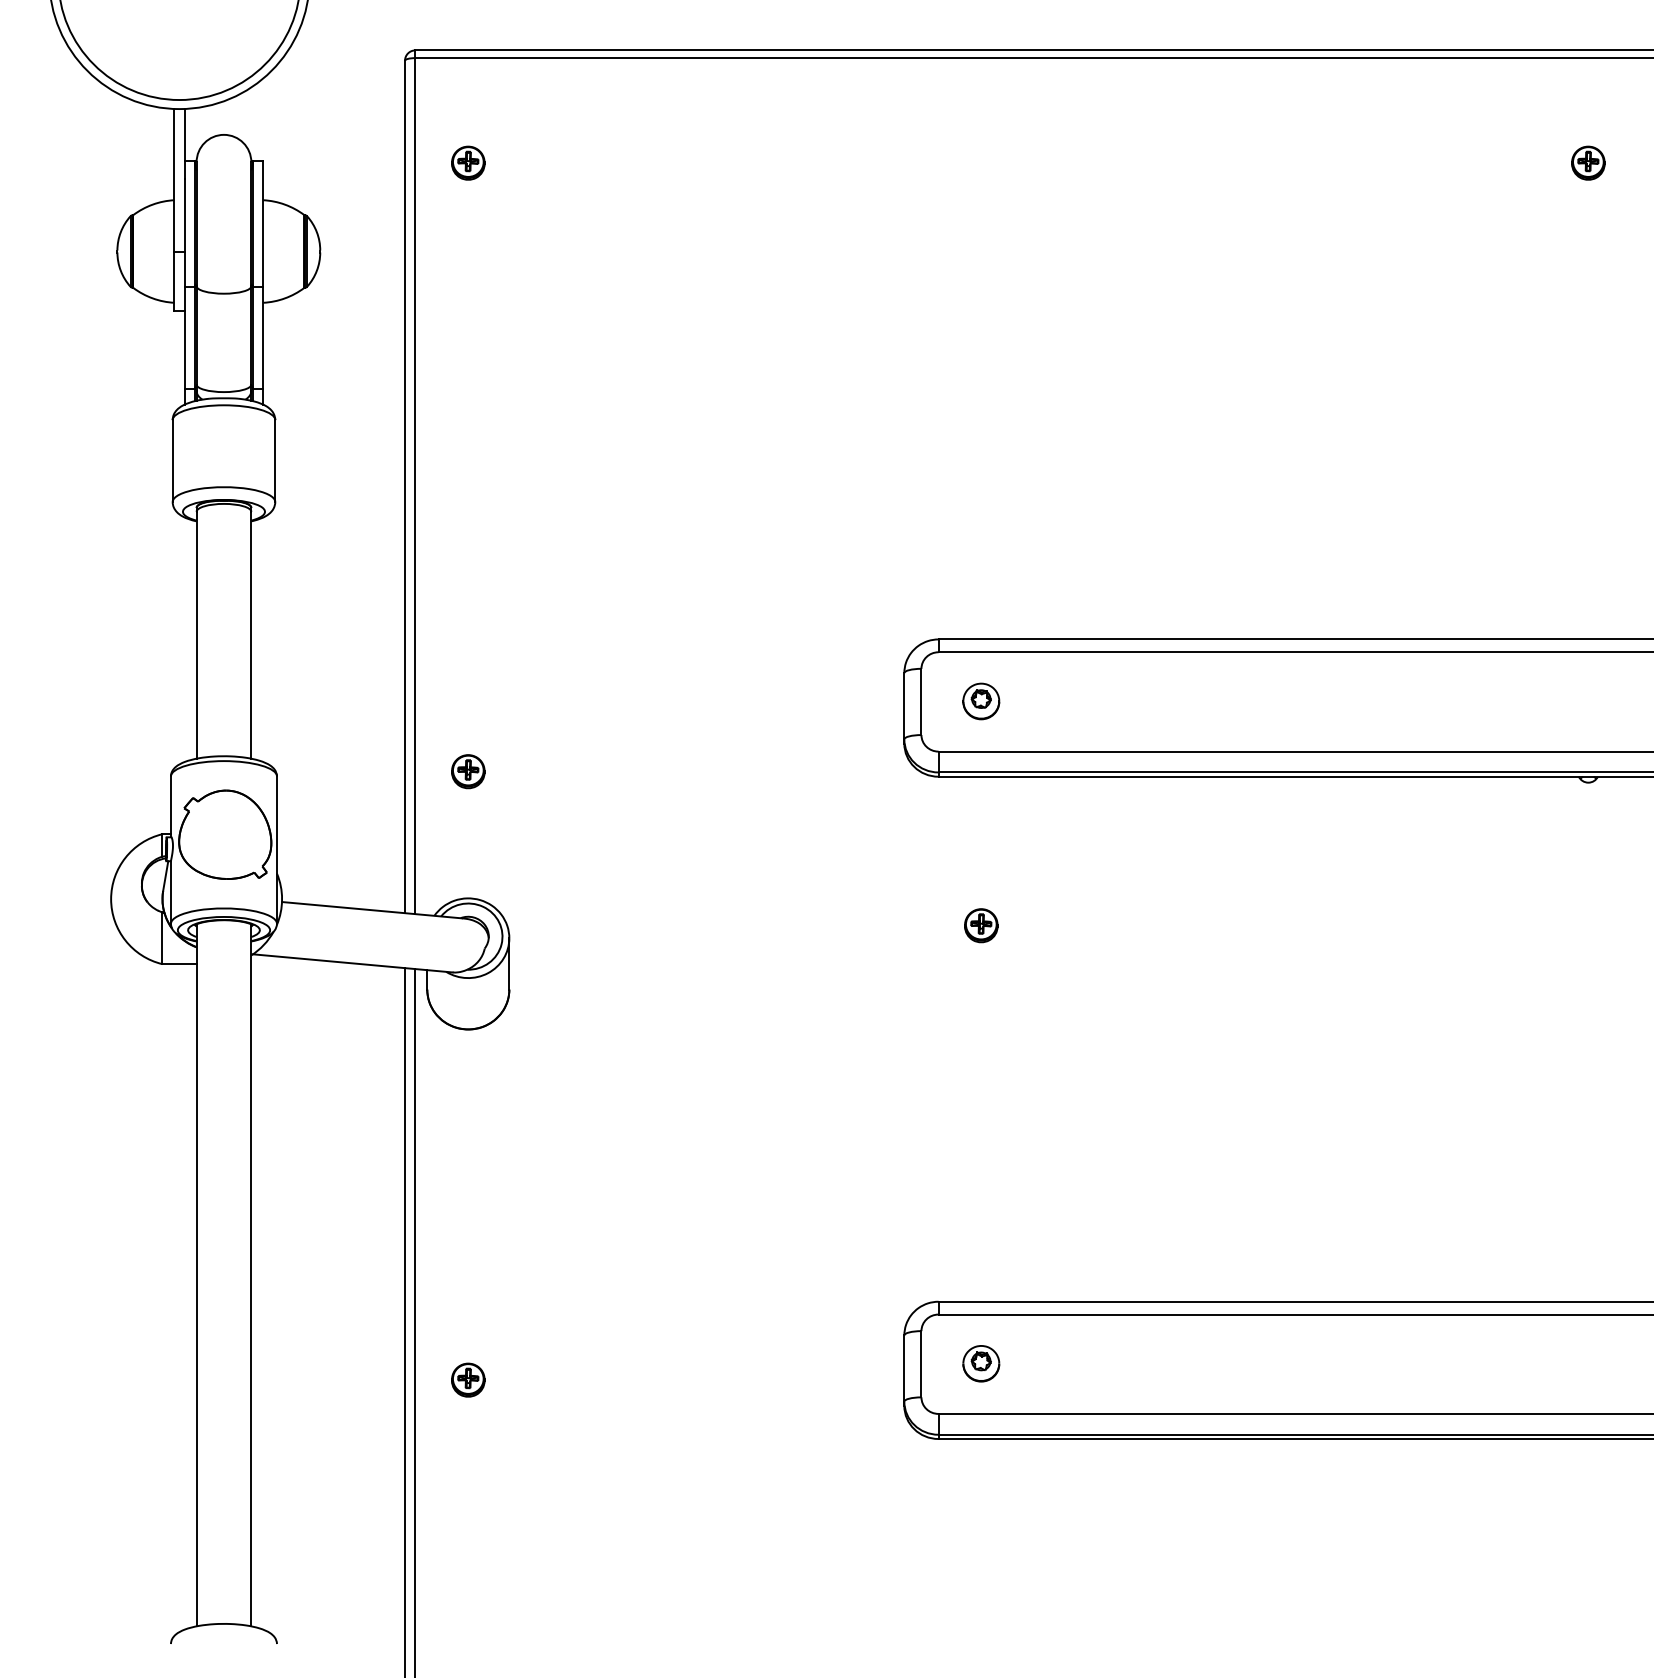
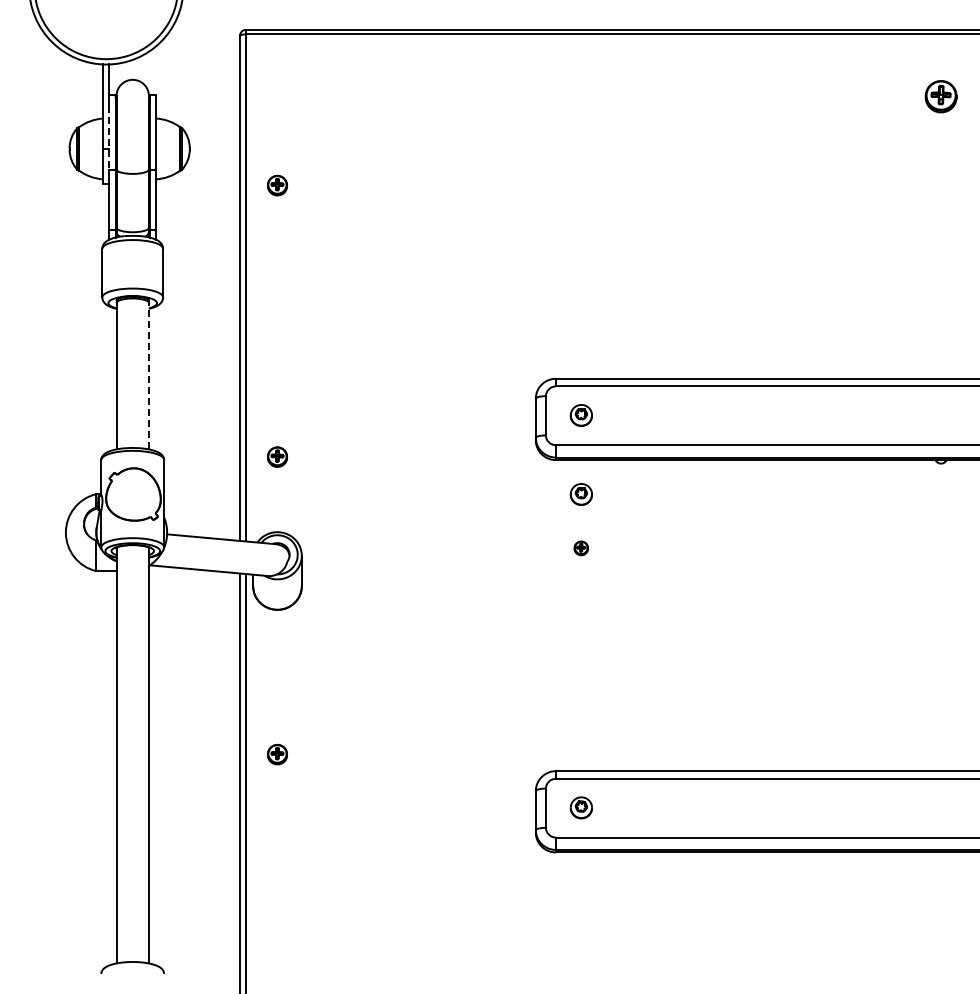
part: (468, 162) -> (277, 185), moved
part: (1587, 162) -> (940, 96), size x1.6
line: (184, 232) -> (109, 137), solid -> dashed
line: (250, 633) -> (148, 375), solid -> dashed
part: (979, 834) -> (580, 494), added
part: (979, 925) -> (580, 548), size x0.7
part: (468, 1379) -> (277, 754), moved

